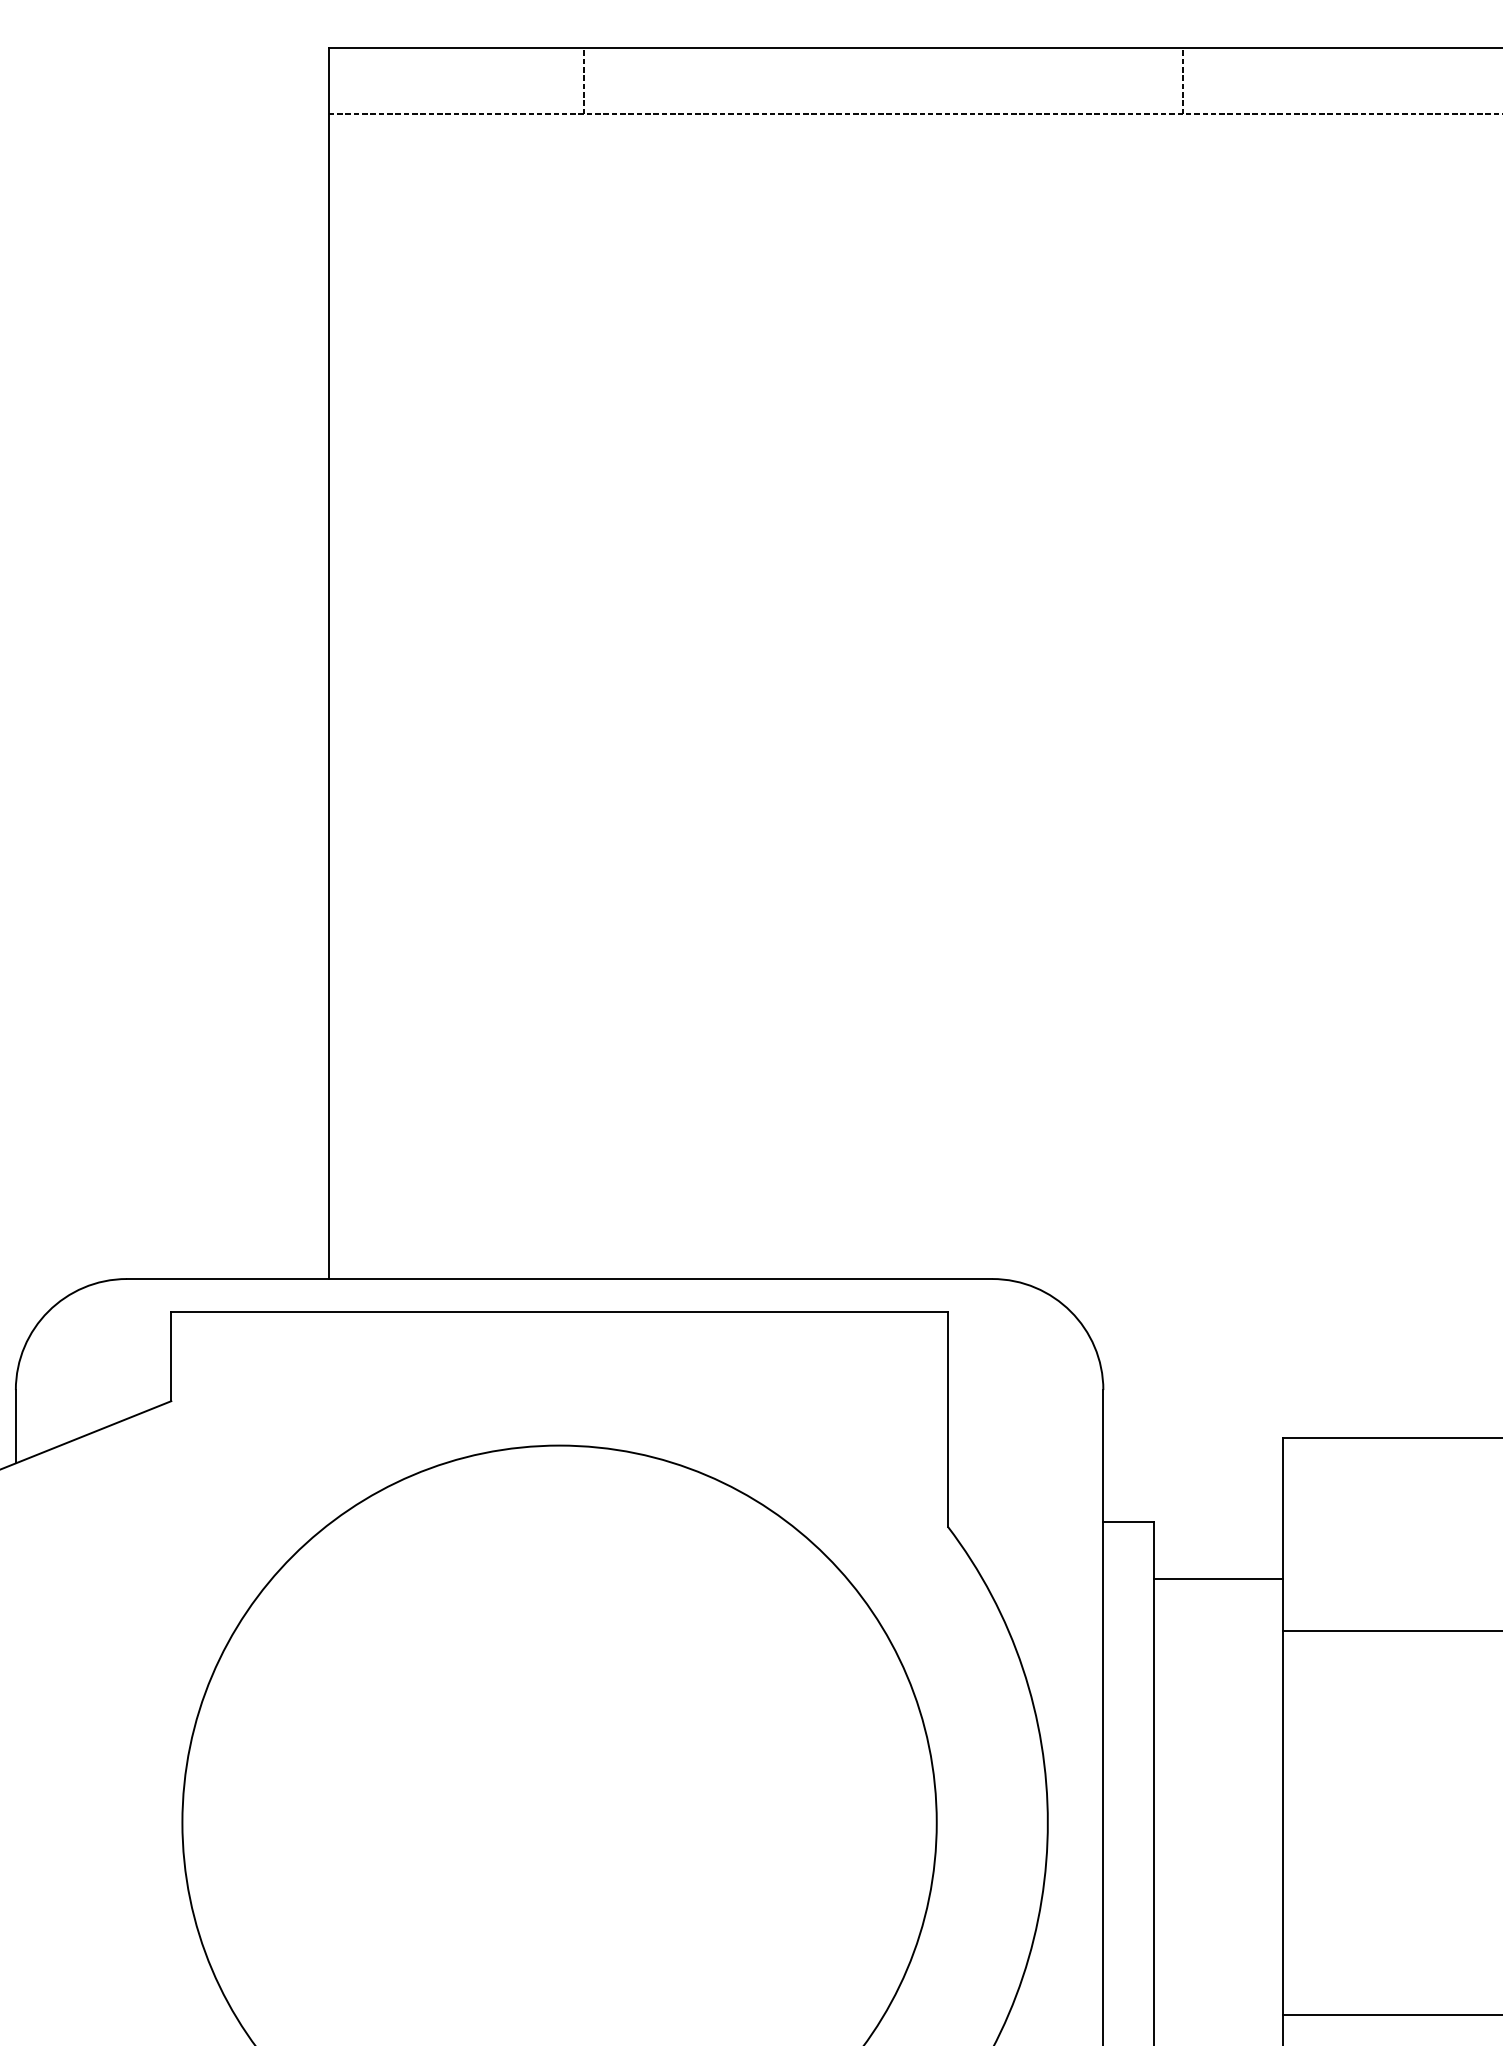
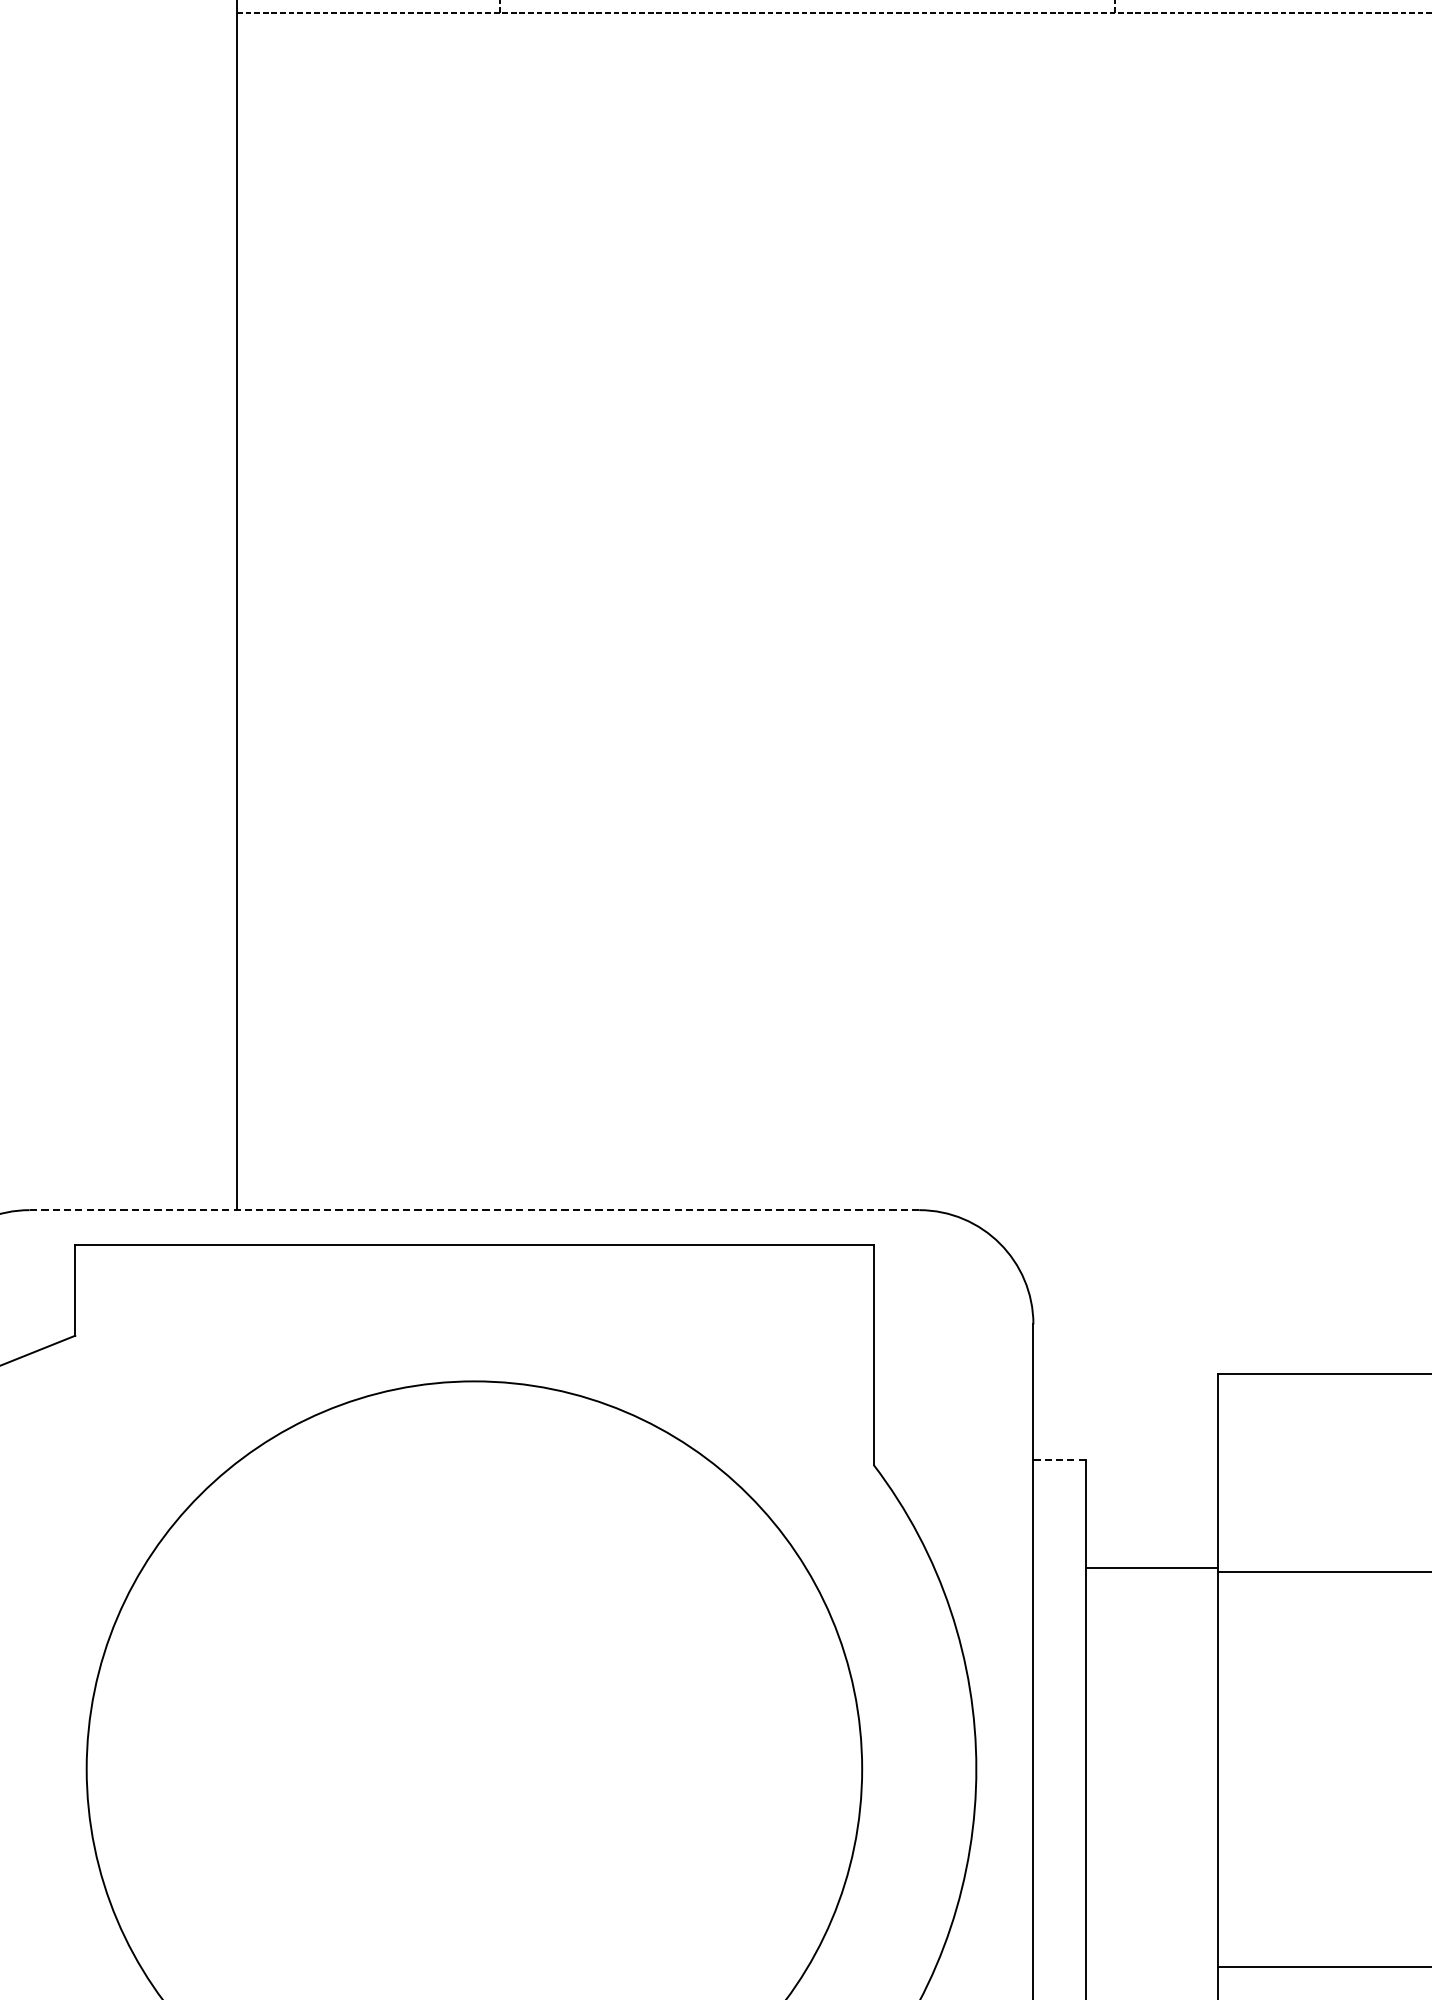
line: (559, 1279) -> (474, 1210), solid -> dashed
line: (1128, 1522) -> (1059, 1460), solid -> dashed
line: (1218, 1578) -> (1151, 1567), moved

